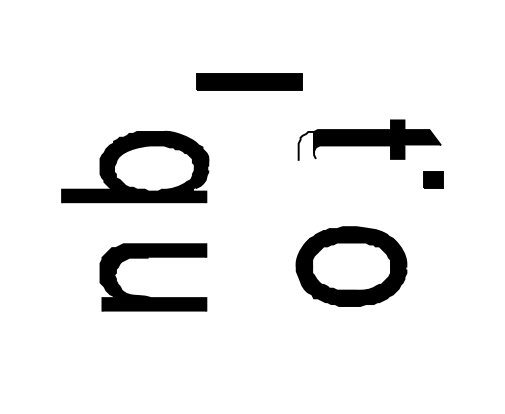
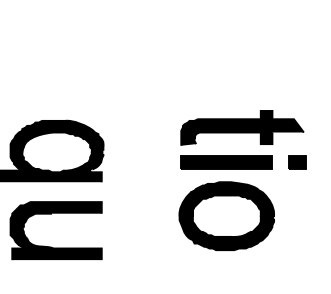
part: (249, 81) -> (226, 161), moved
fill: (306, 145) -> (188, 132), added
part: (351, 266) -> (226, 216), moved
part: (149, 296) -> (52, 247), moved

